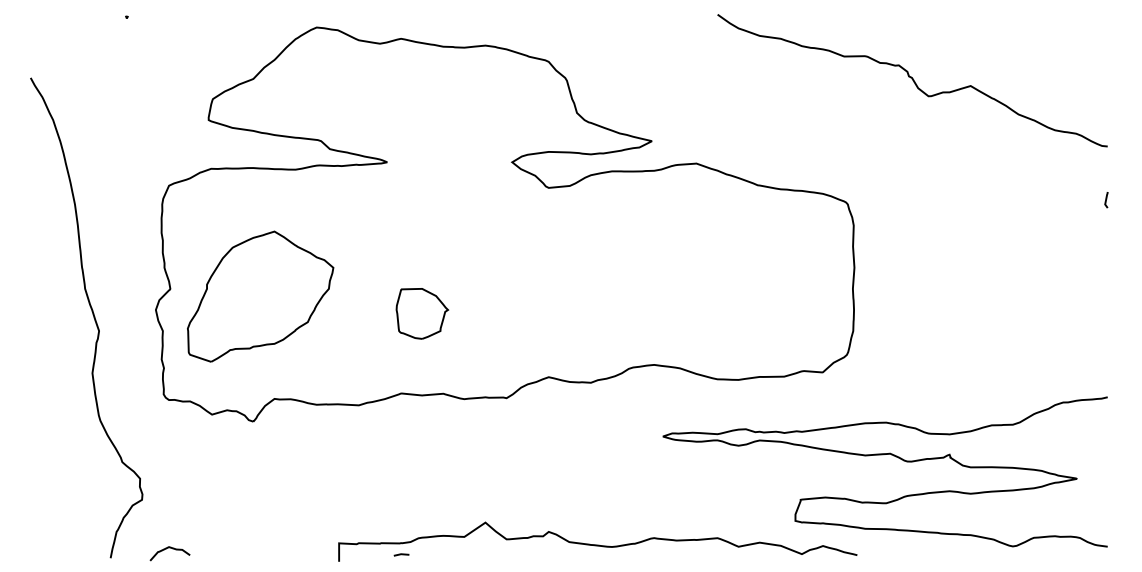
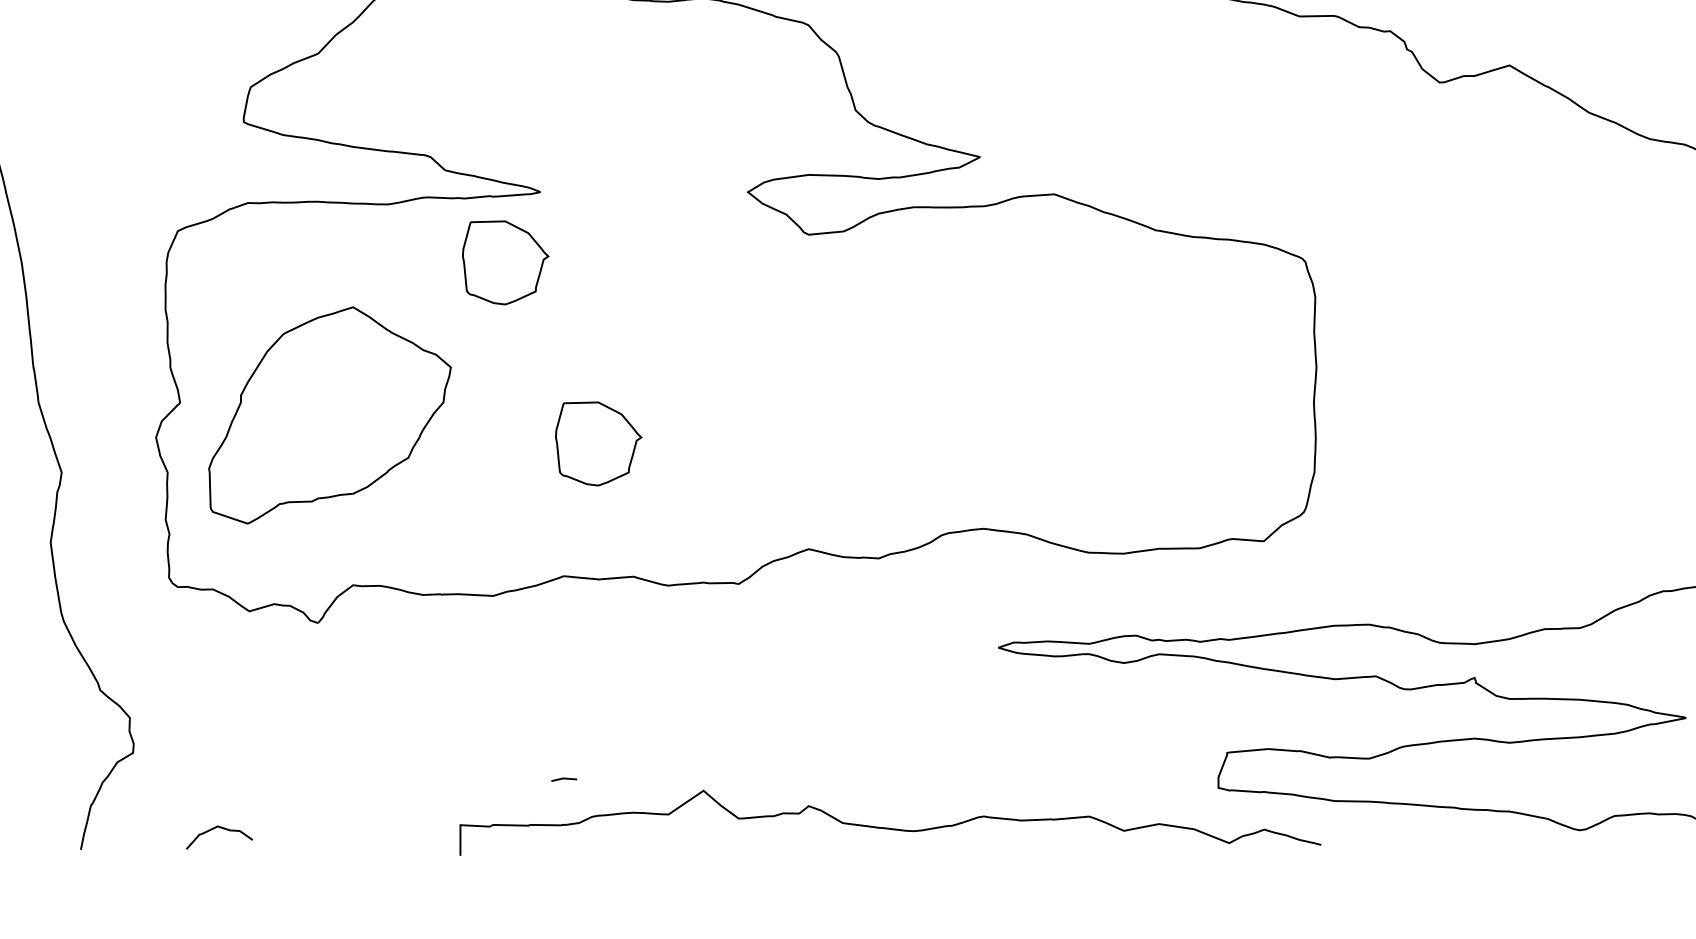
part: (366, 204) -> (505, 262), added
curve: (169, 548) -> (218, 828), moved
line: (401, 554) -> (564, 778), moved

